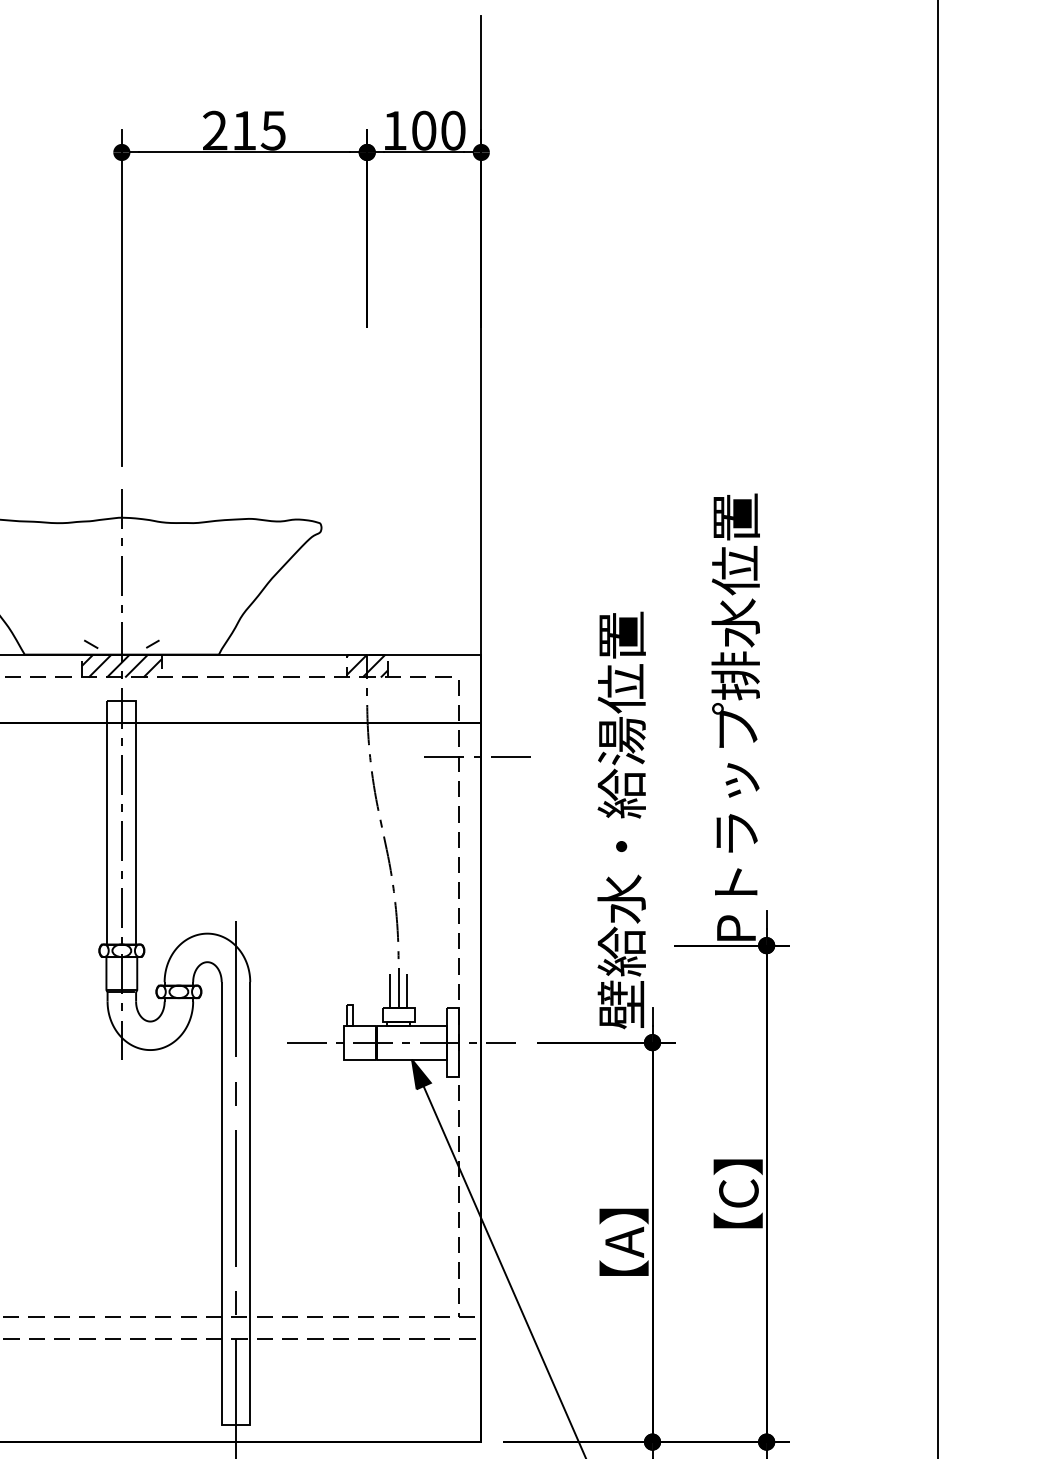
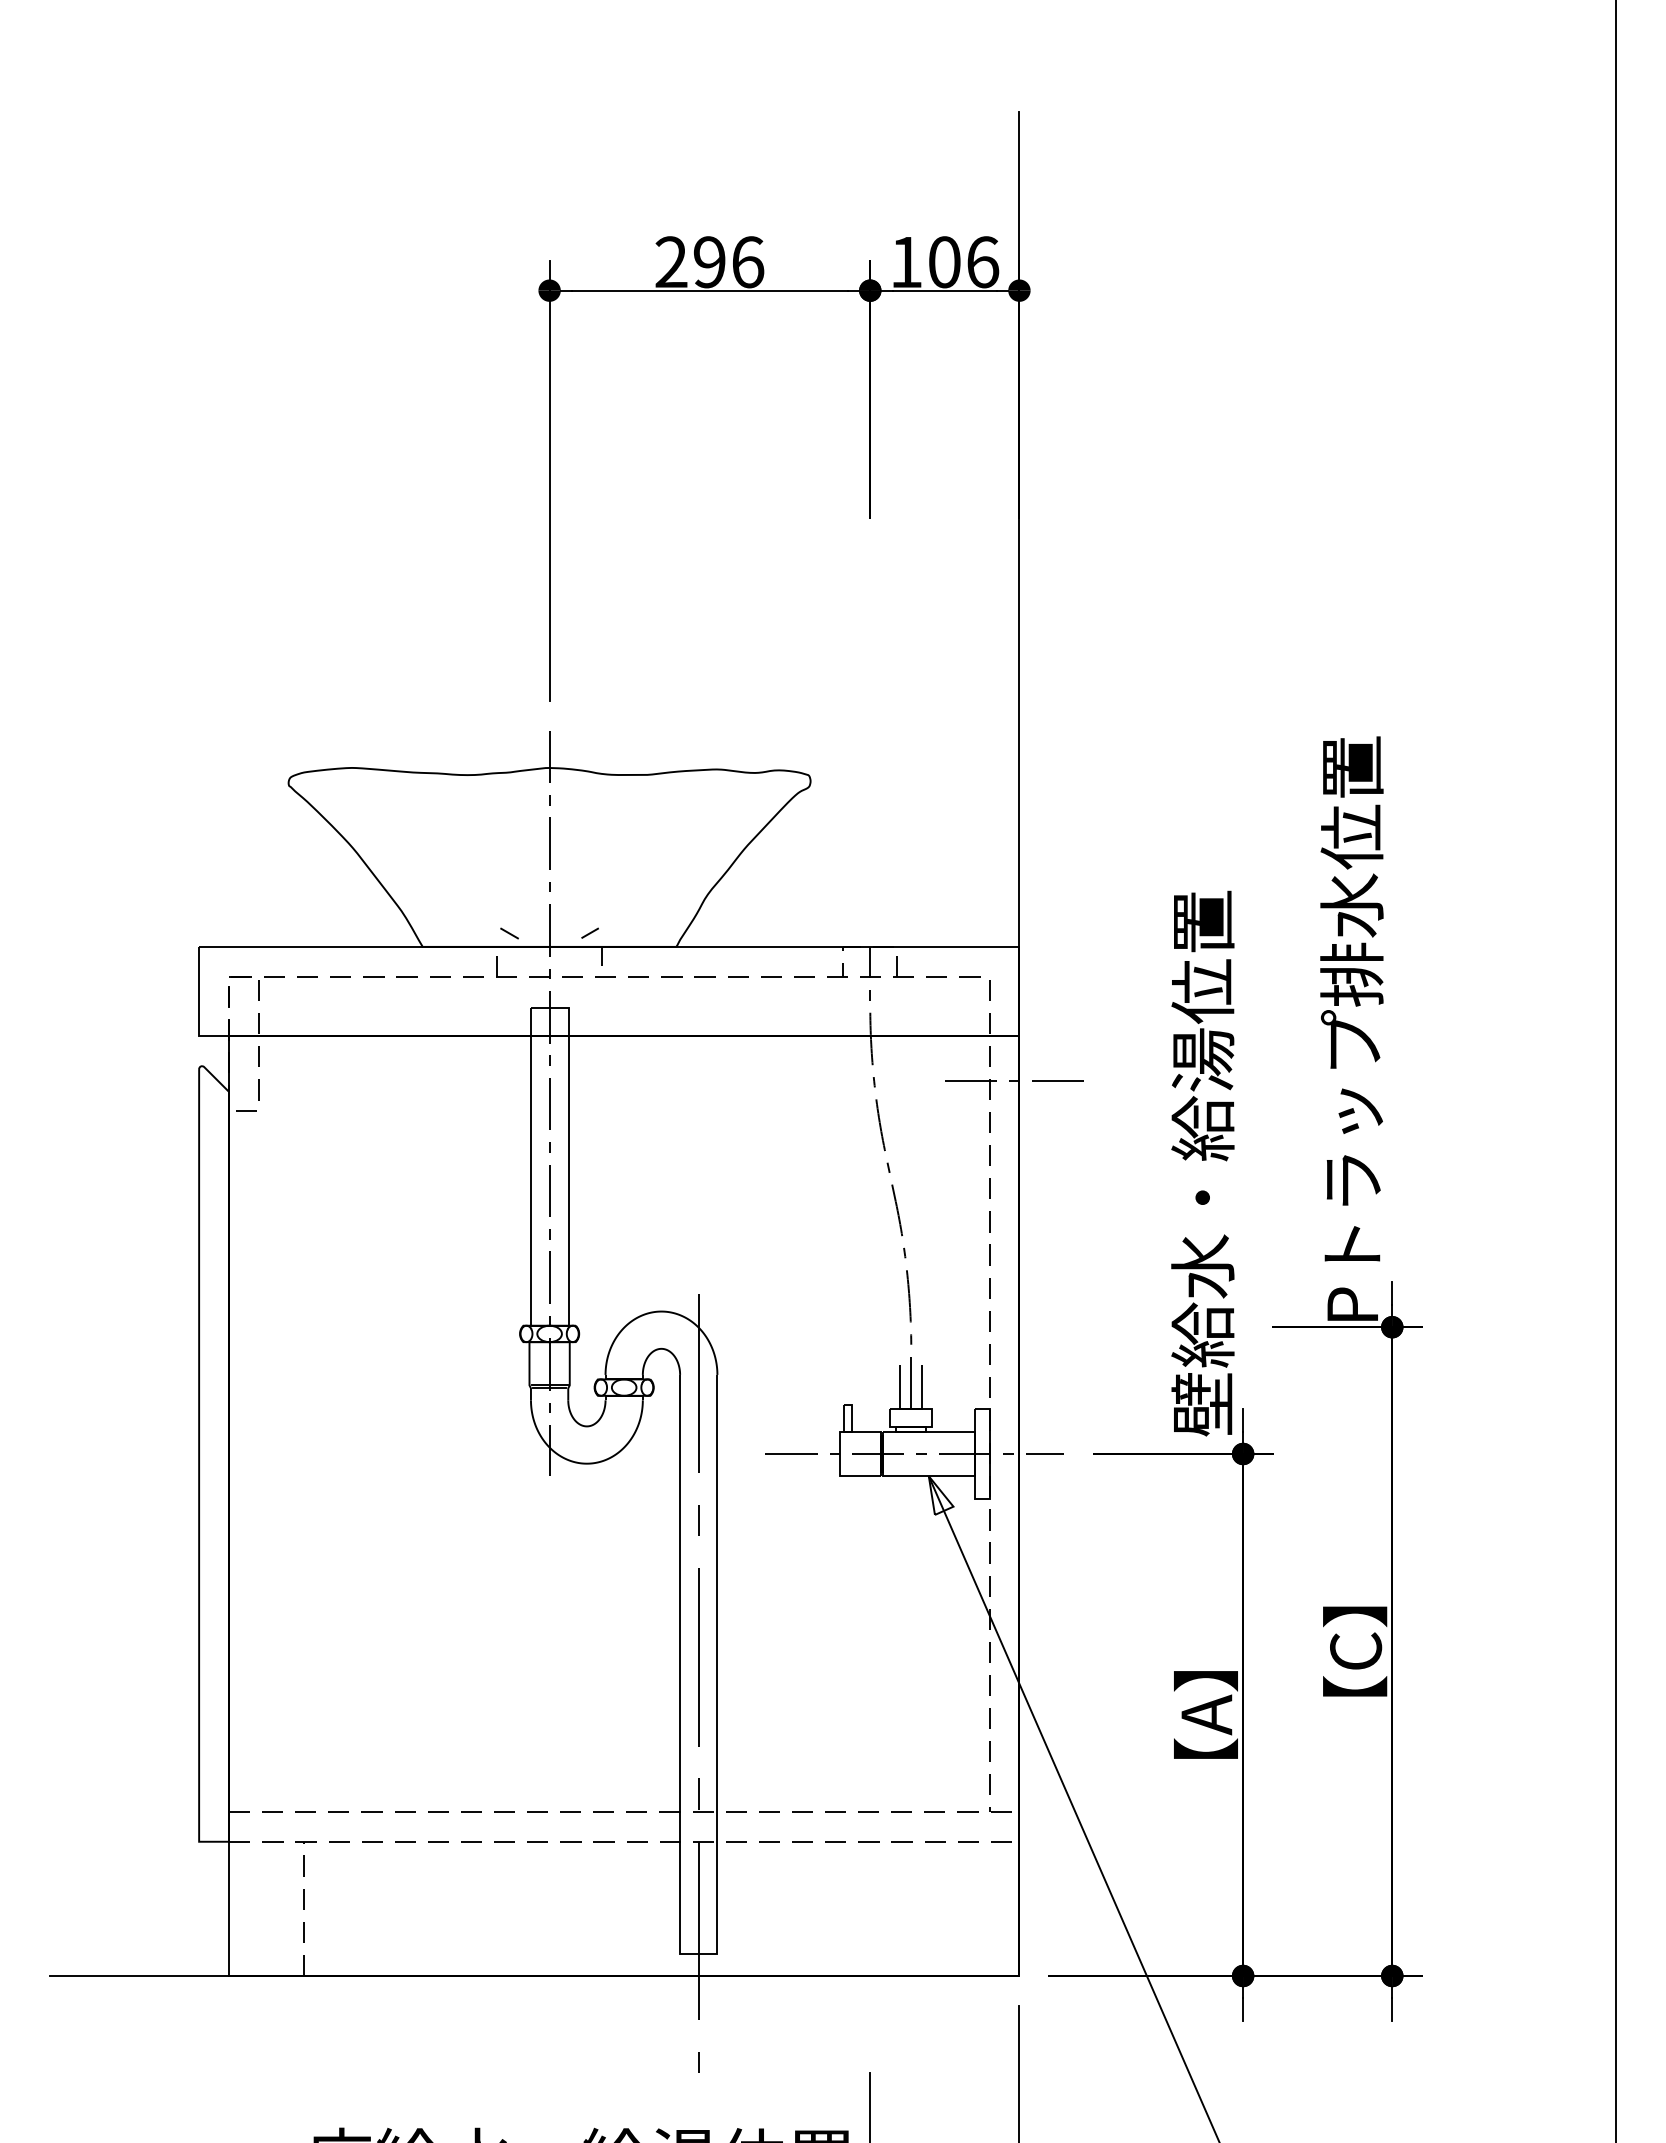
text: (258, 130) -> (728, 262), 215 -> 296
text: (453, 130) -> (983, 262), 100 -> 106
hatch: (121, 665) -> (549, 961), removed
hatch: (367, 665) -> (870, 961), removed
fill: (420, 1074) -> (940, 1495), removed

